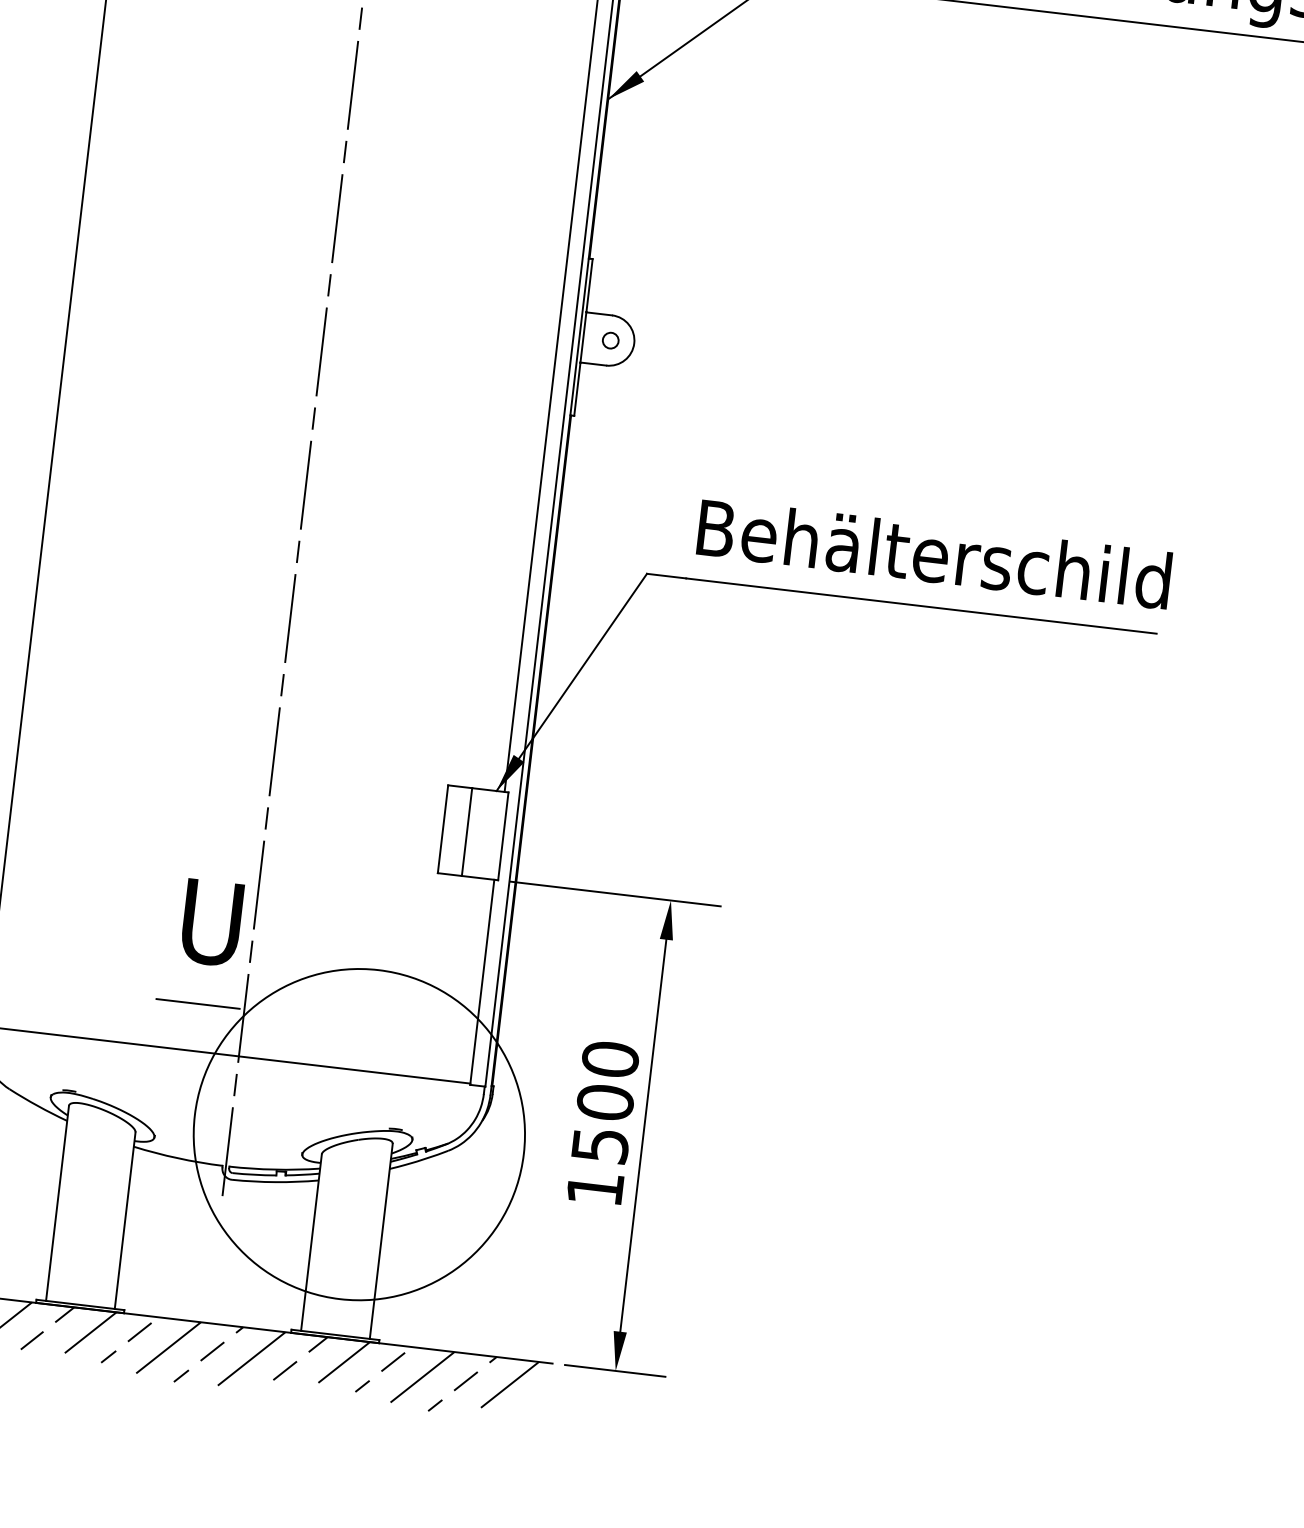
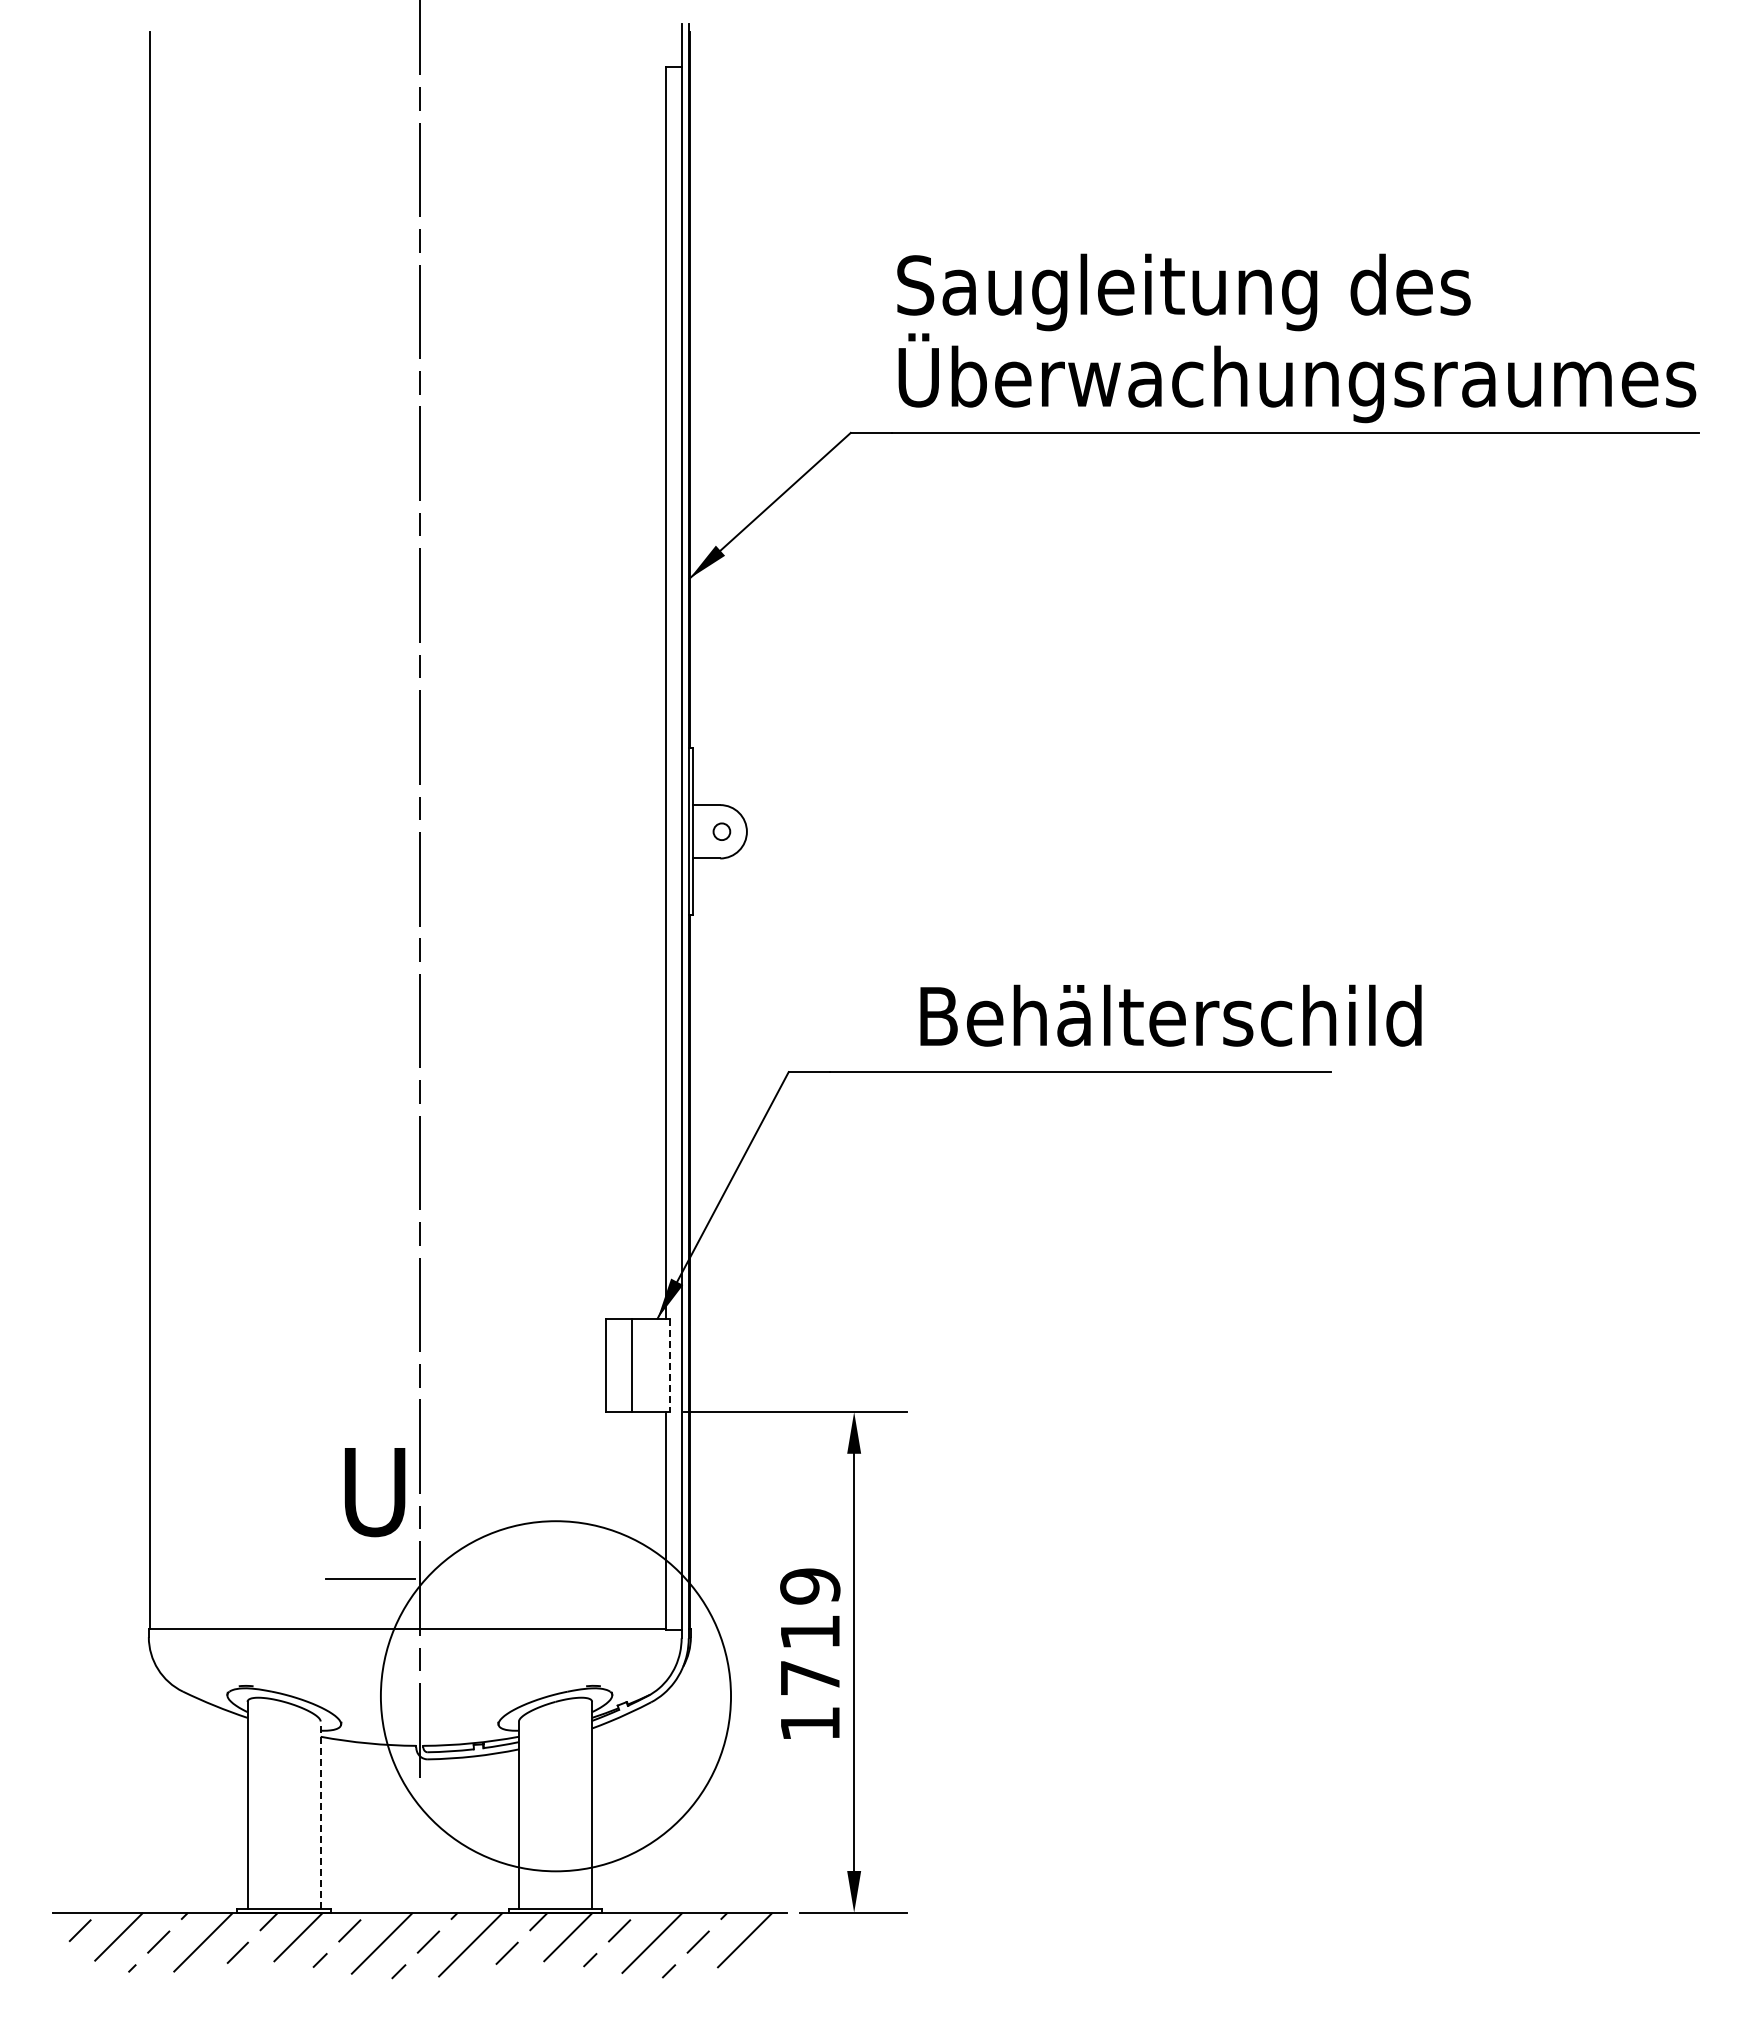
text: (933, 553) -> (1170, 1015), moved
line: (503, 836) -> (670, 1365), solid -> dashed
text: (605, 1101) -> (810, 1631), 1500 -> 1719
line: (124, 1220) -> (320, 1815), solid -> dashed

